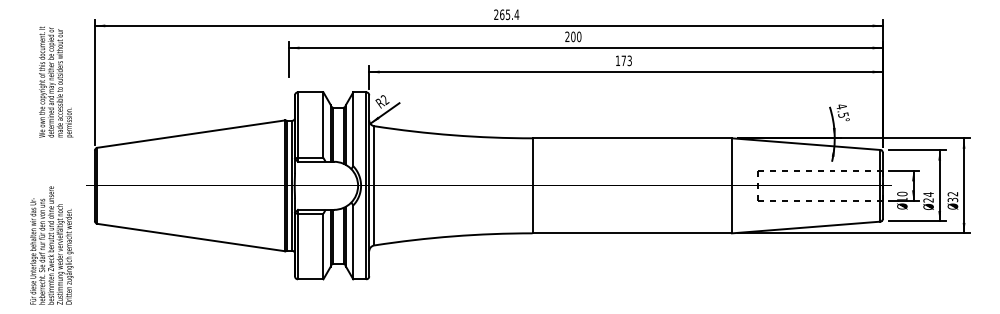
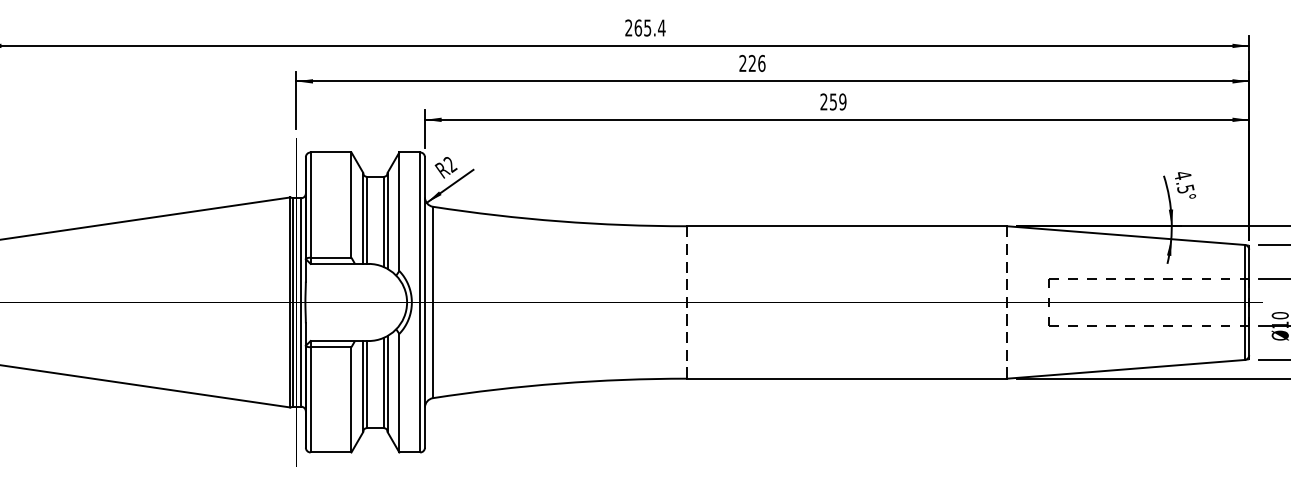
text: (576, 36) -> (757, 62), 200 -> 226
text: (623, 60) -> (832, 101), 173 -> 259
line: (532, 185) -> (686, 301), solid -> dashed
line: (732, 185) -> (1007, 301), solid -> dashed

